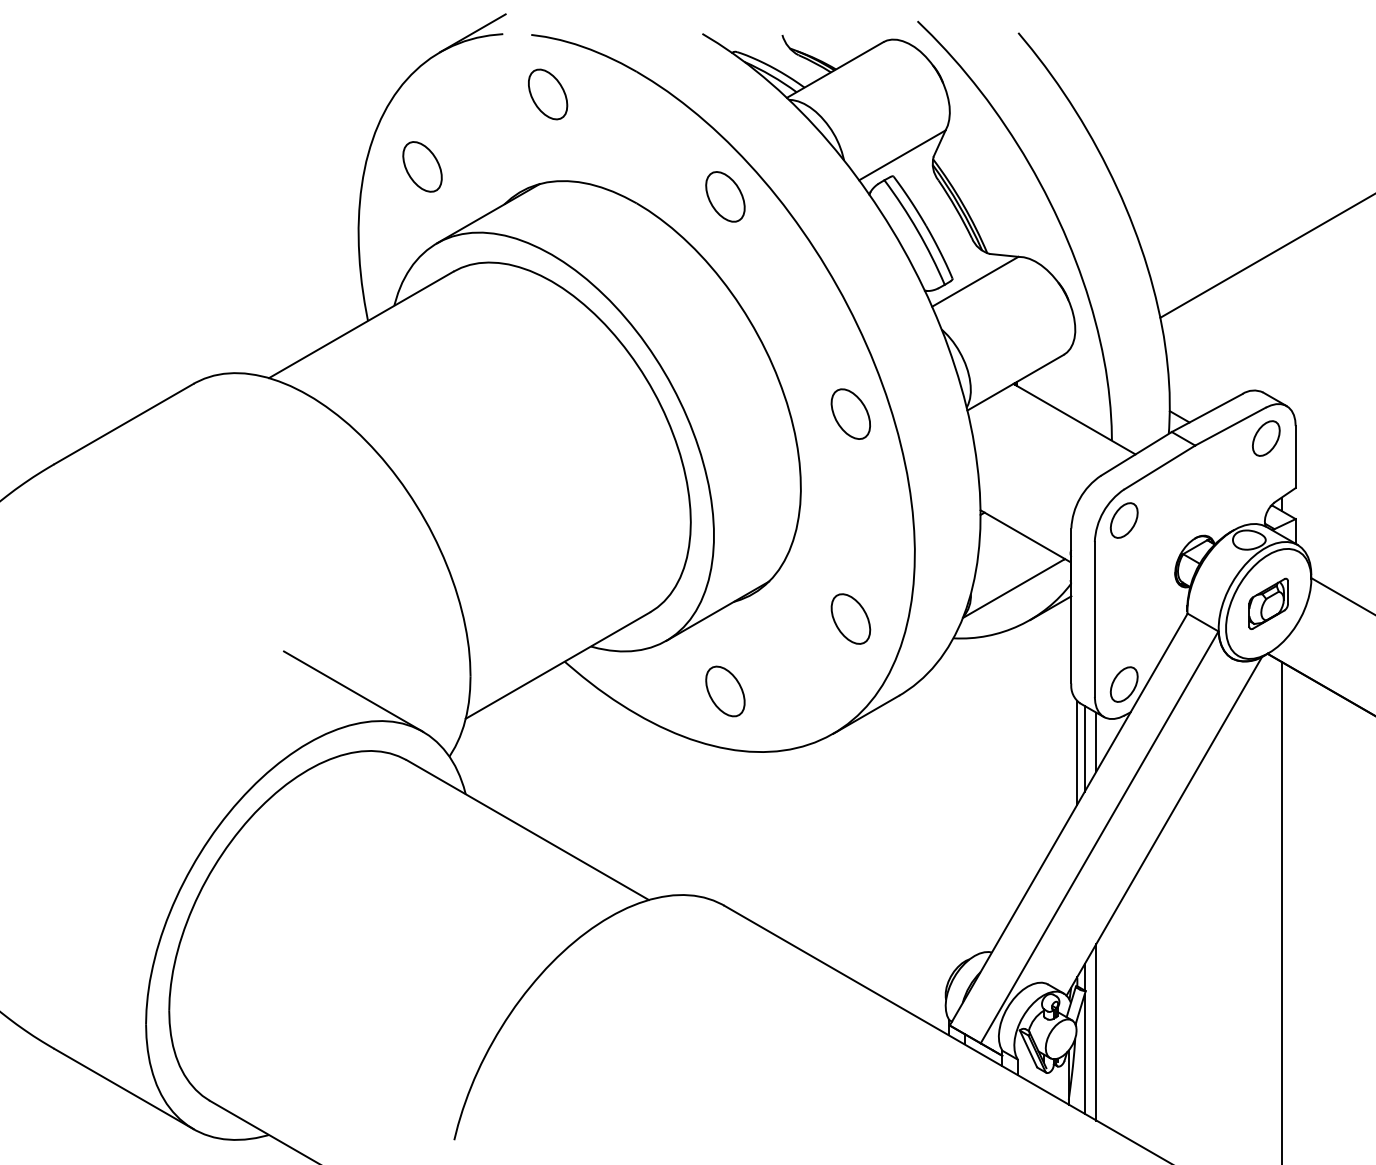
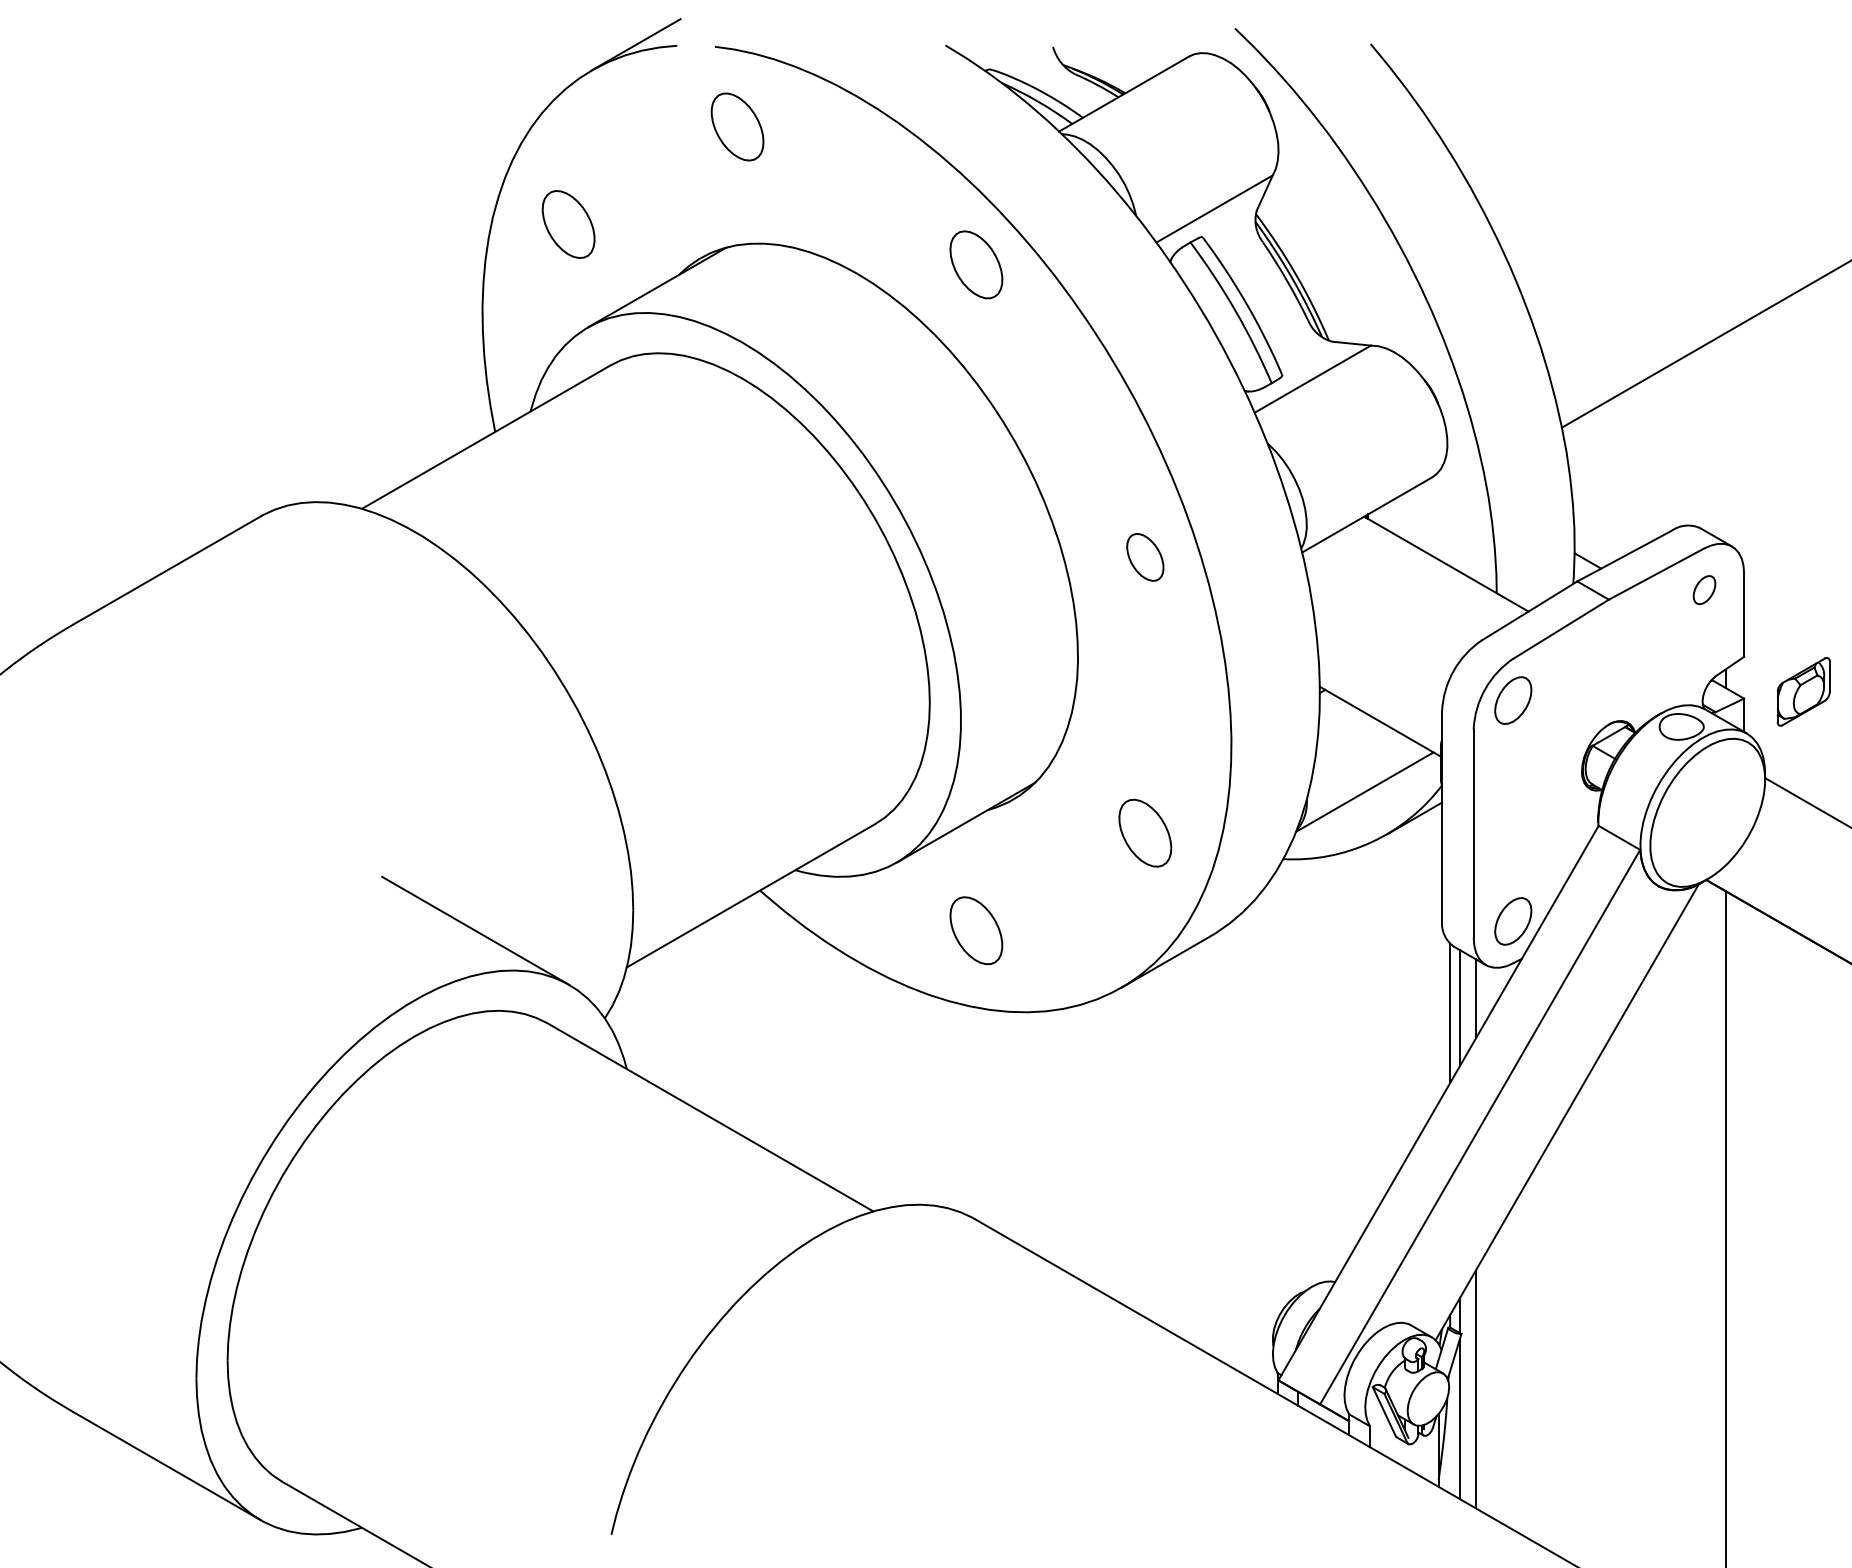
part: (851, 414) -> (1145, 557), size x0.7
part: (1266, 438) -> (1704, 589), size x0.6
part: (1268, 603) -> (1803, 691), moved

